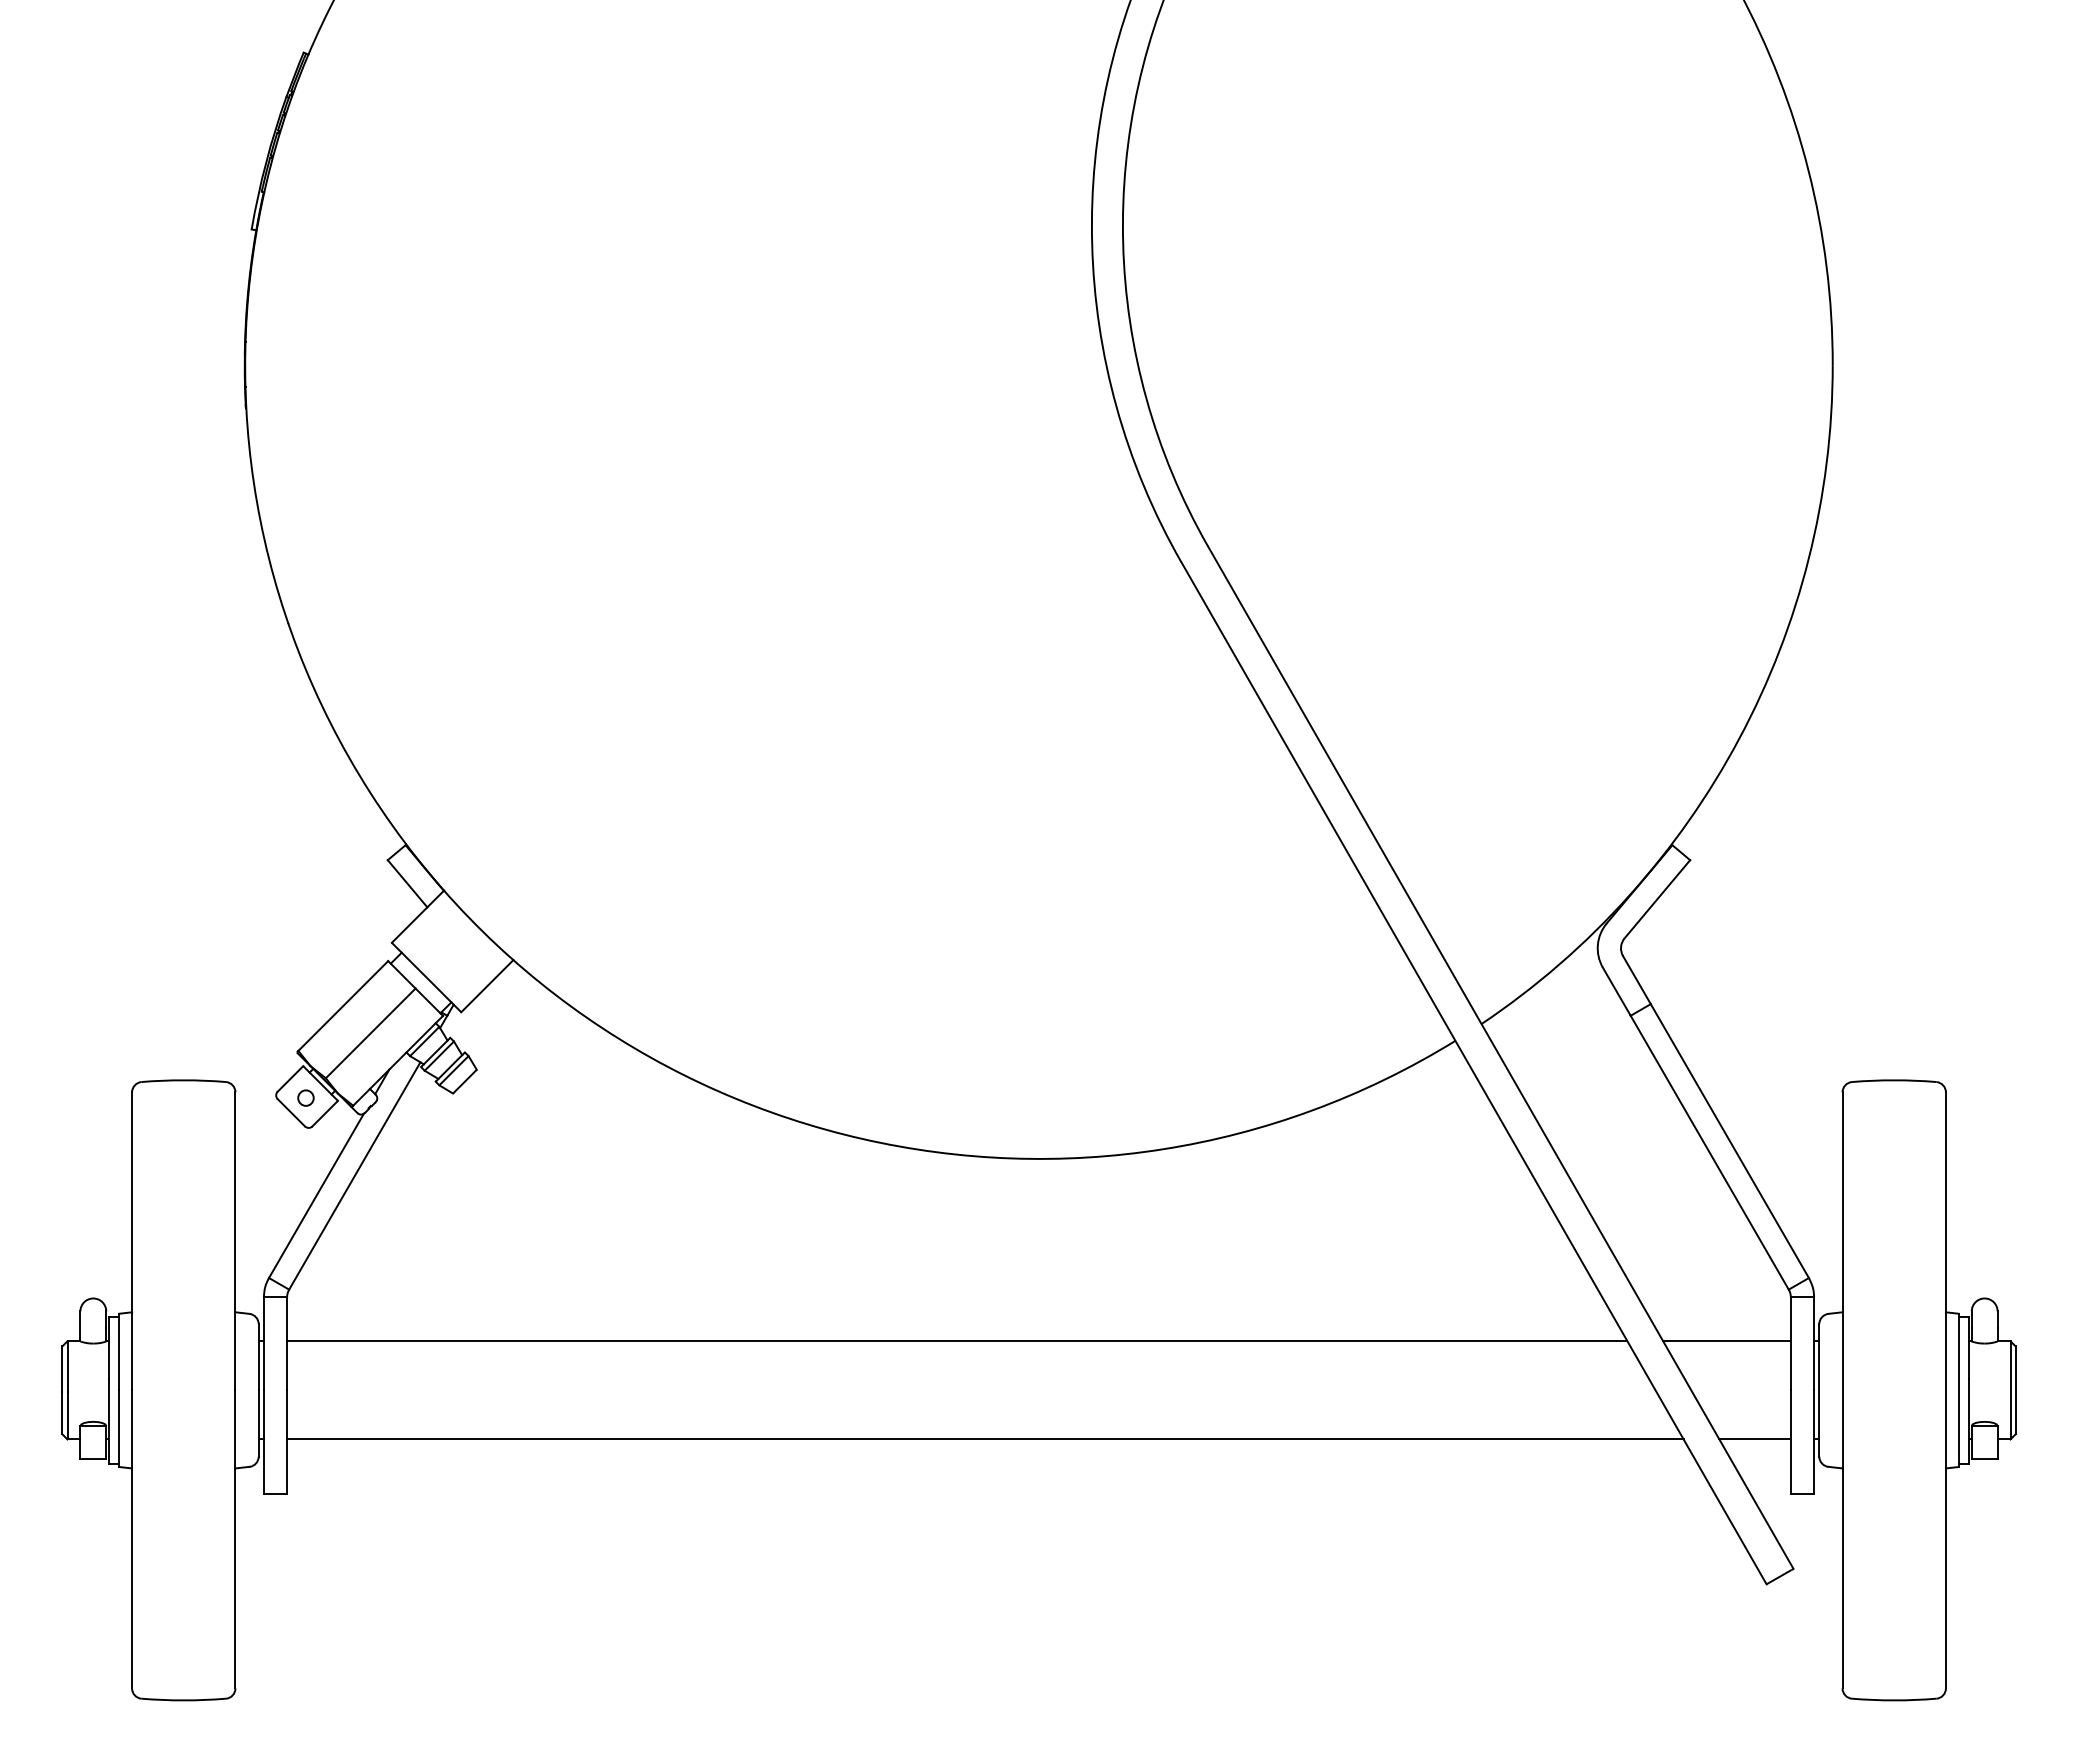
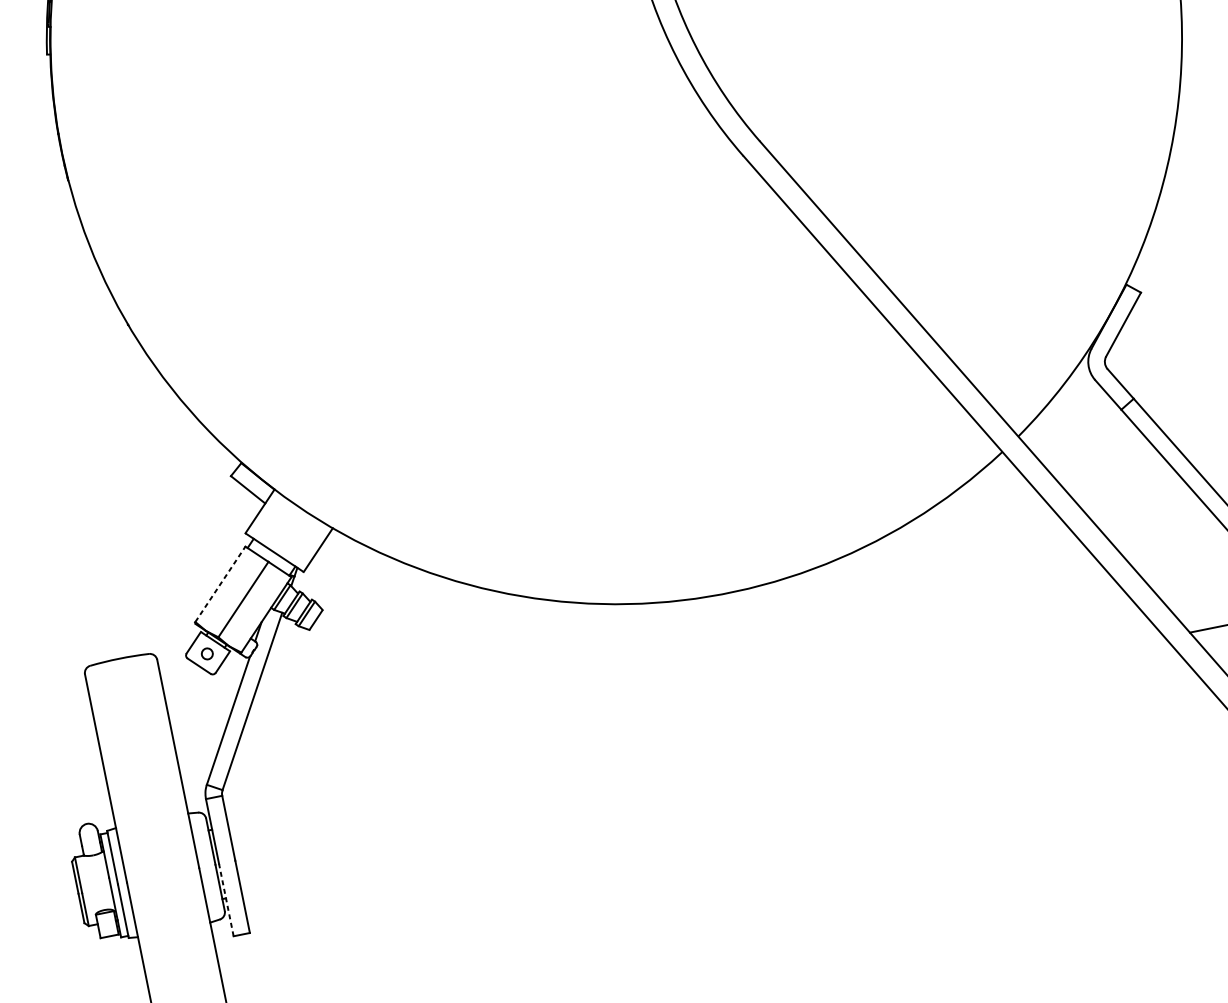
line: (343, 1006) -> (220, 584), solid -> dashed
line: (957, 1341) -> (696, 732), removed
line: (985, 1439) -> (730, 796), removed
line: (263, 1442) -> (226, 900), solid -> dashed

